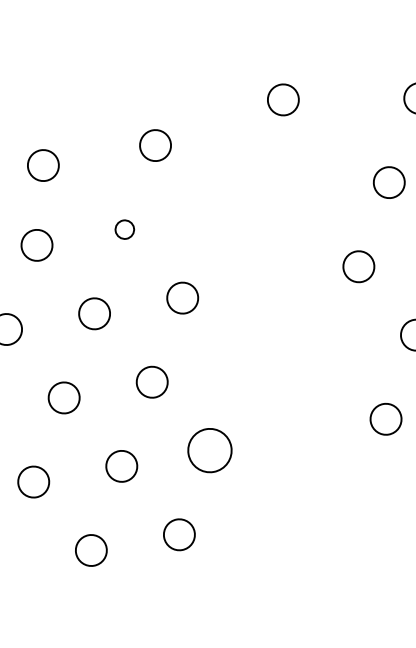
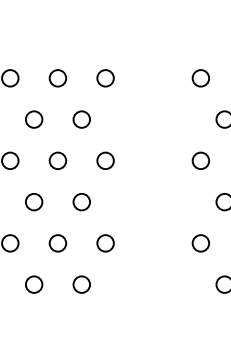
circle: (282, 100) -> (200, 78), moved
circle: (42, 166) -> (57, 78), moved
circle: (124, 229) -> (81, 119), size x1.67
circle: (209, 450) -> (105, 243), size x0.71

